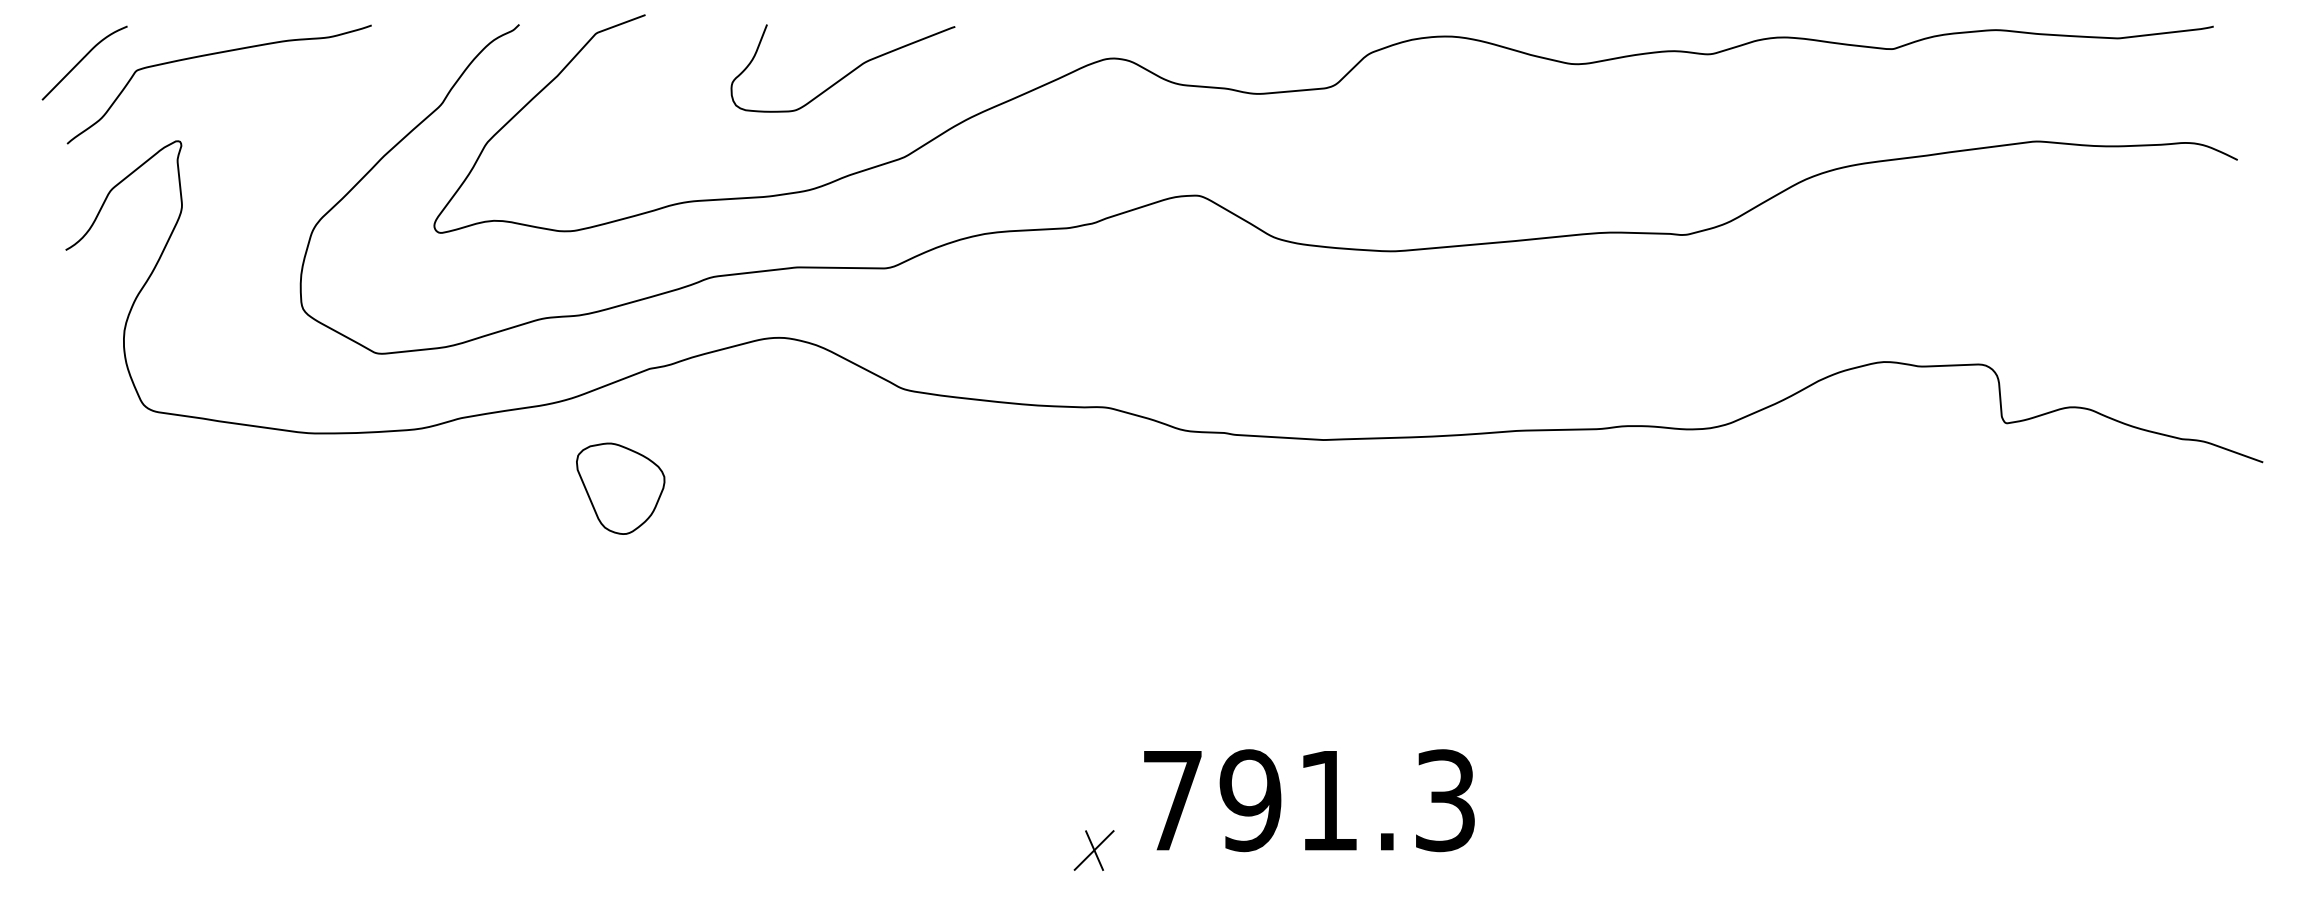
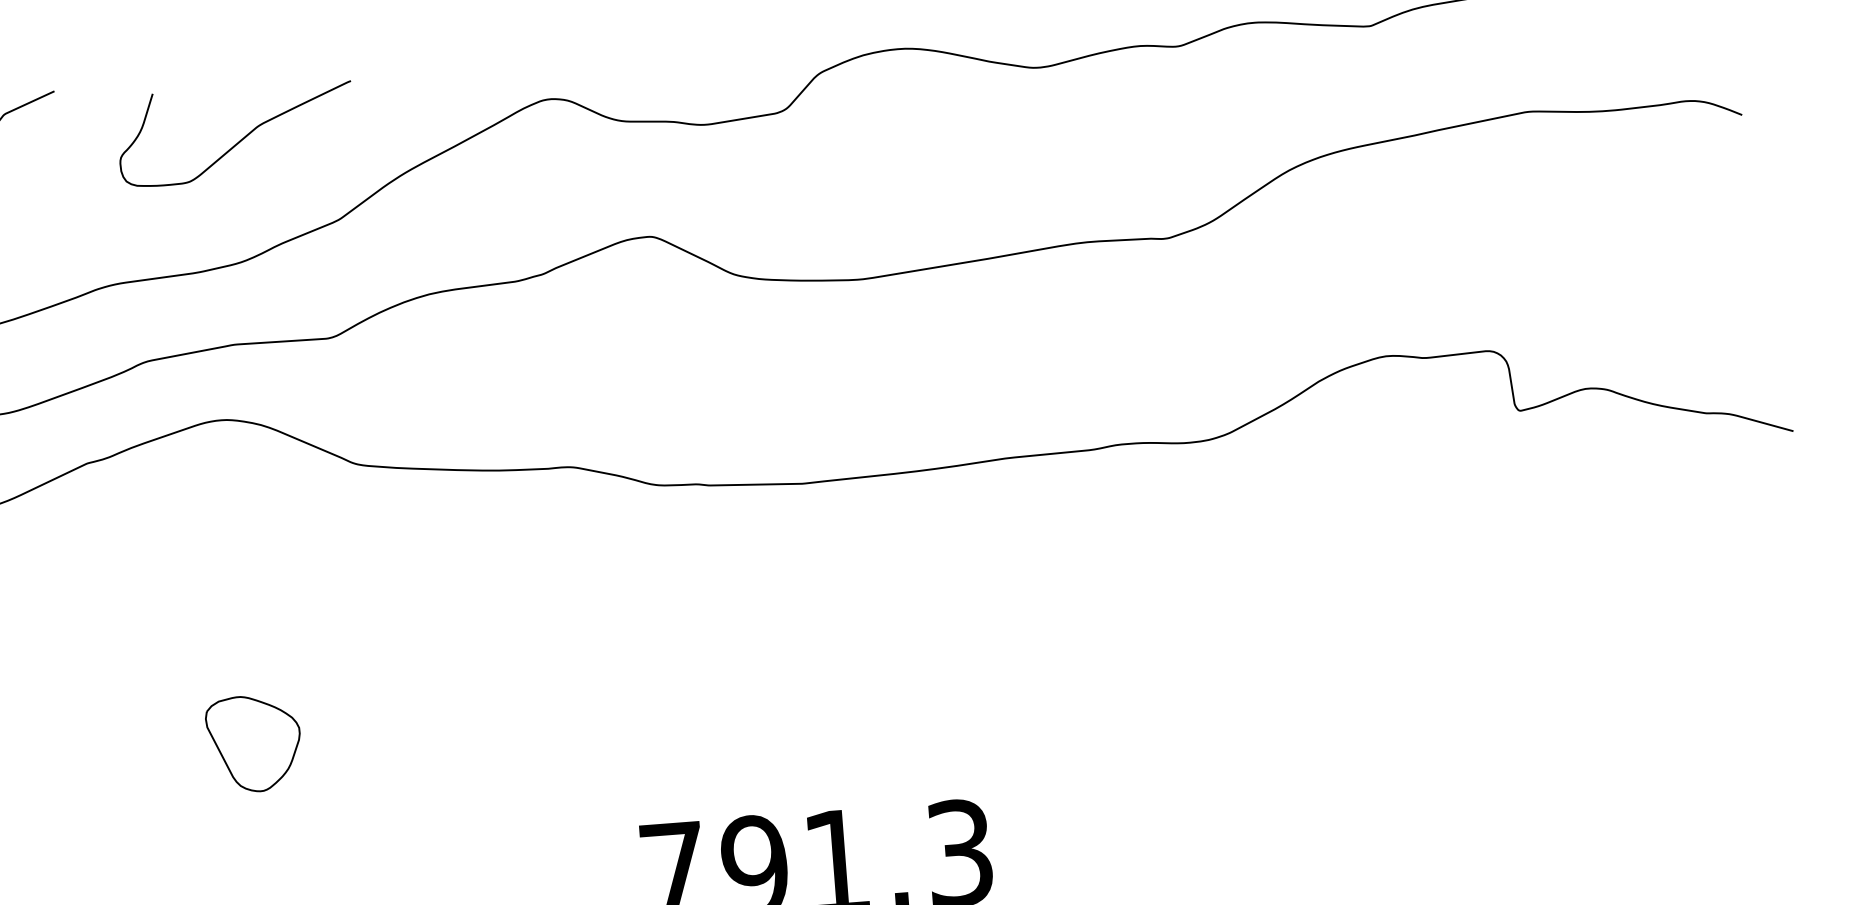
curve: (847, 73) -> (241, 138), moved
part: (620, 488) -> (253, 743), moved

